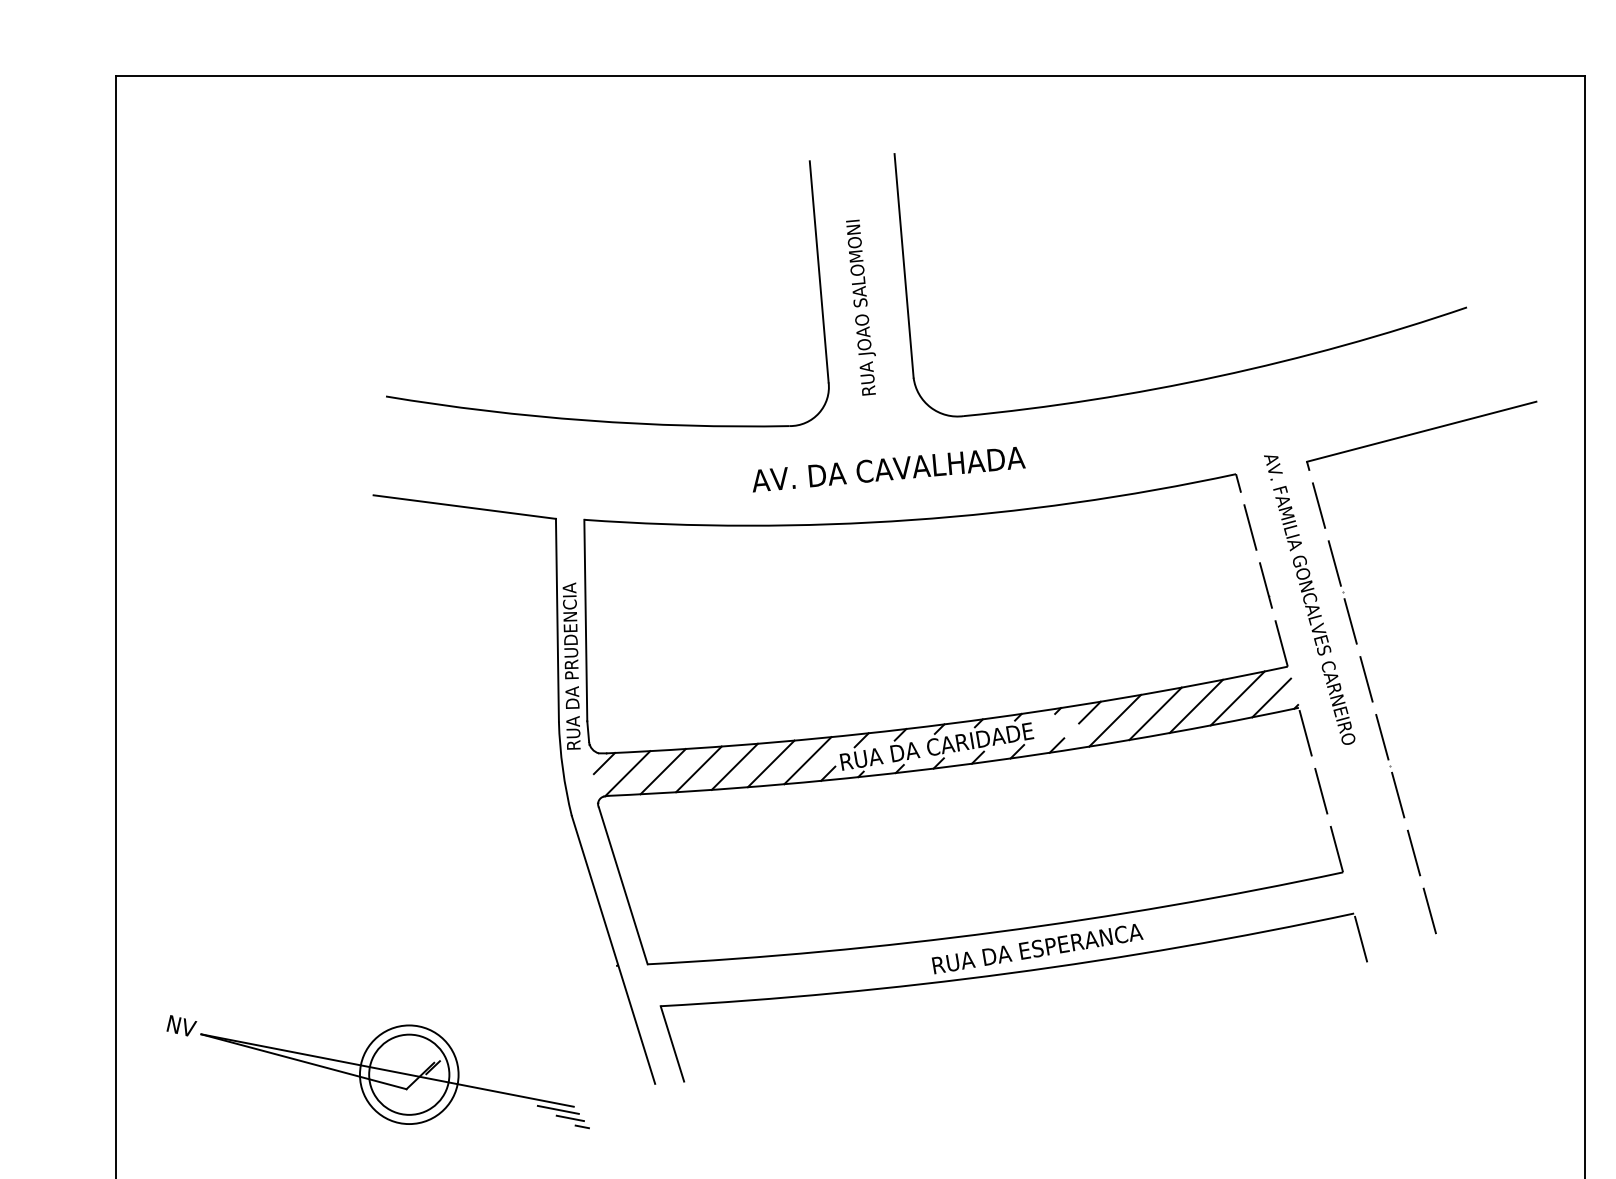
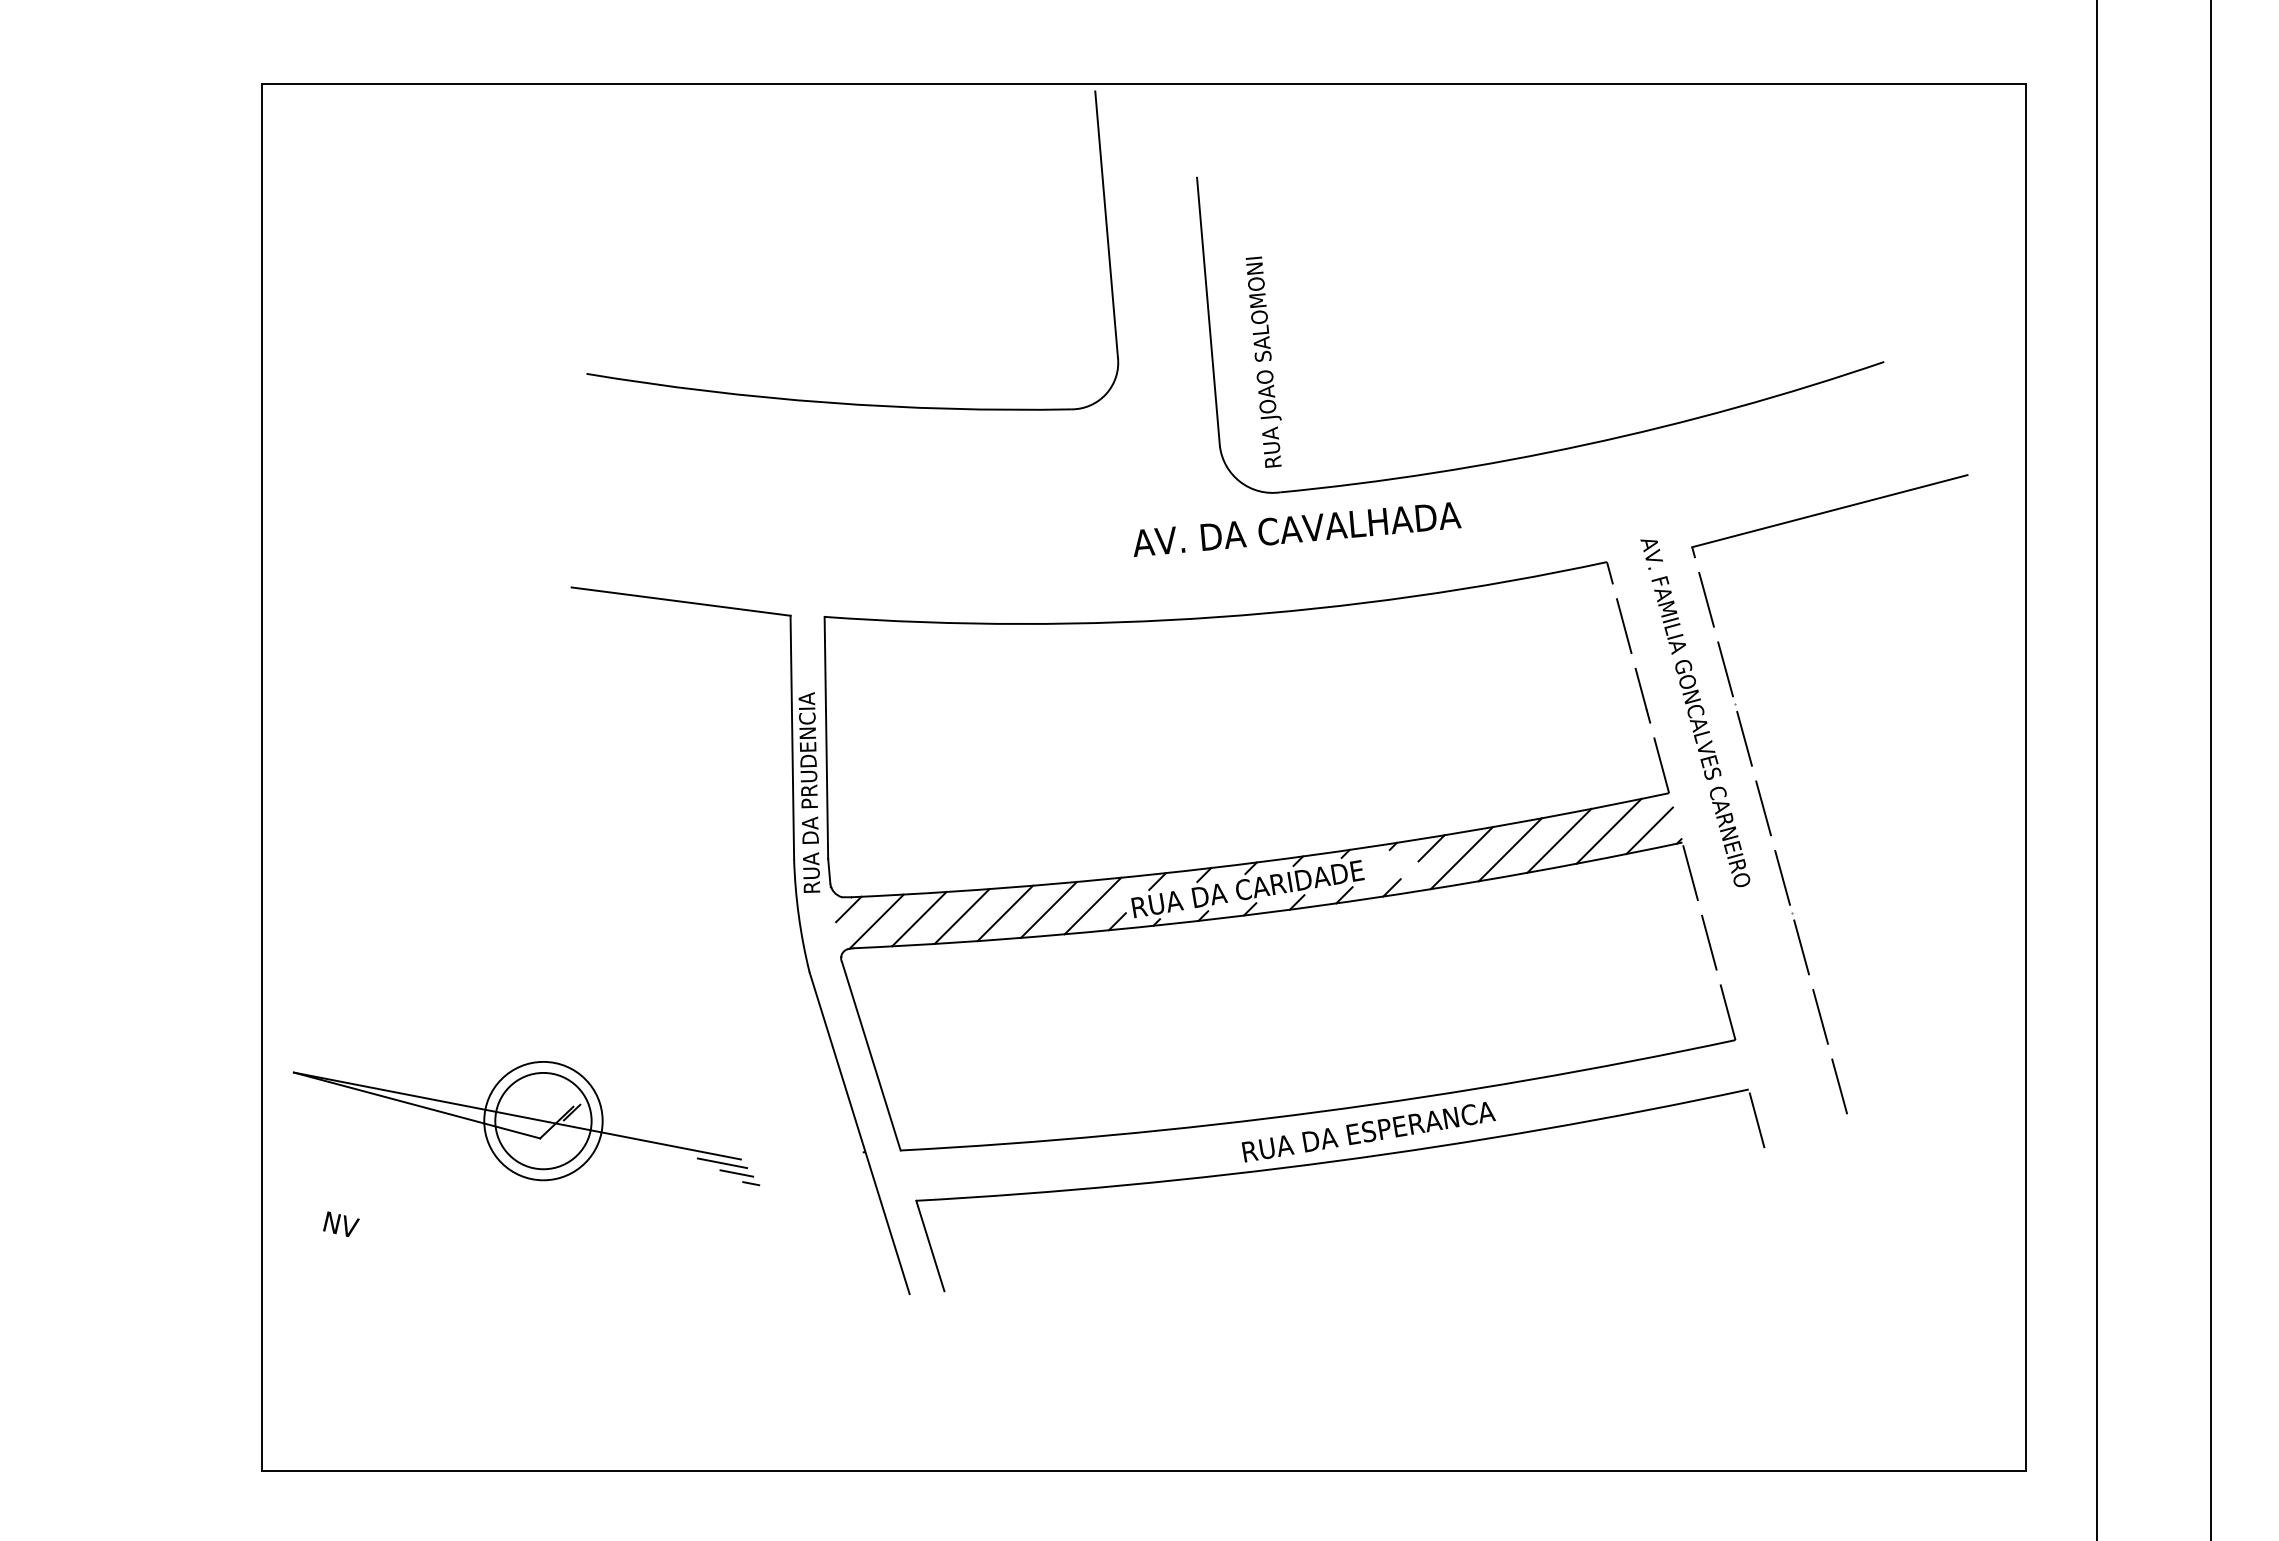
text: (860, 307) -> (1263, 361), moved
part: (601, 420) -> (845, 402), moved
text: (889, 469) -> (1297, 529), moved
part: (395, 1076) -> (526, 1123), moved

